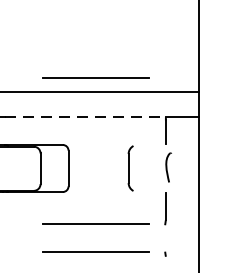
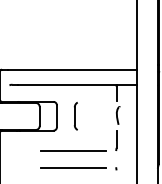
line: (95, 77) -> (73, 60), removed
line: (85, 116) -> (67, 84), dashed -> solid
part: (129, 168) -> (75, 116), moved

